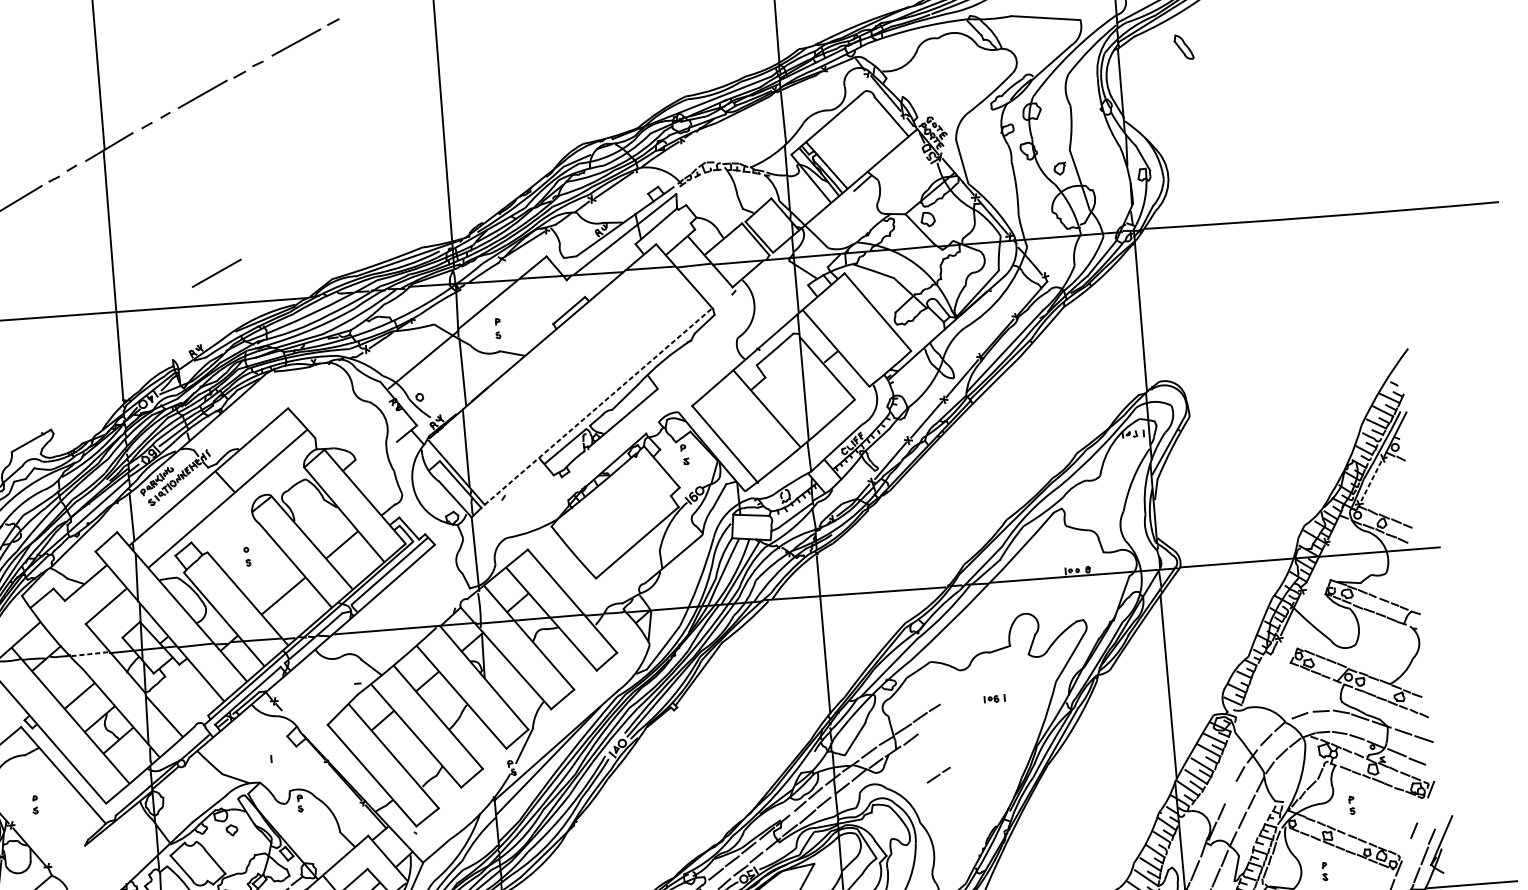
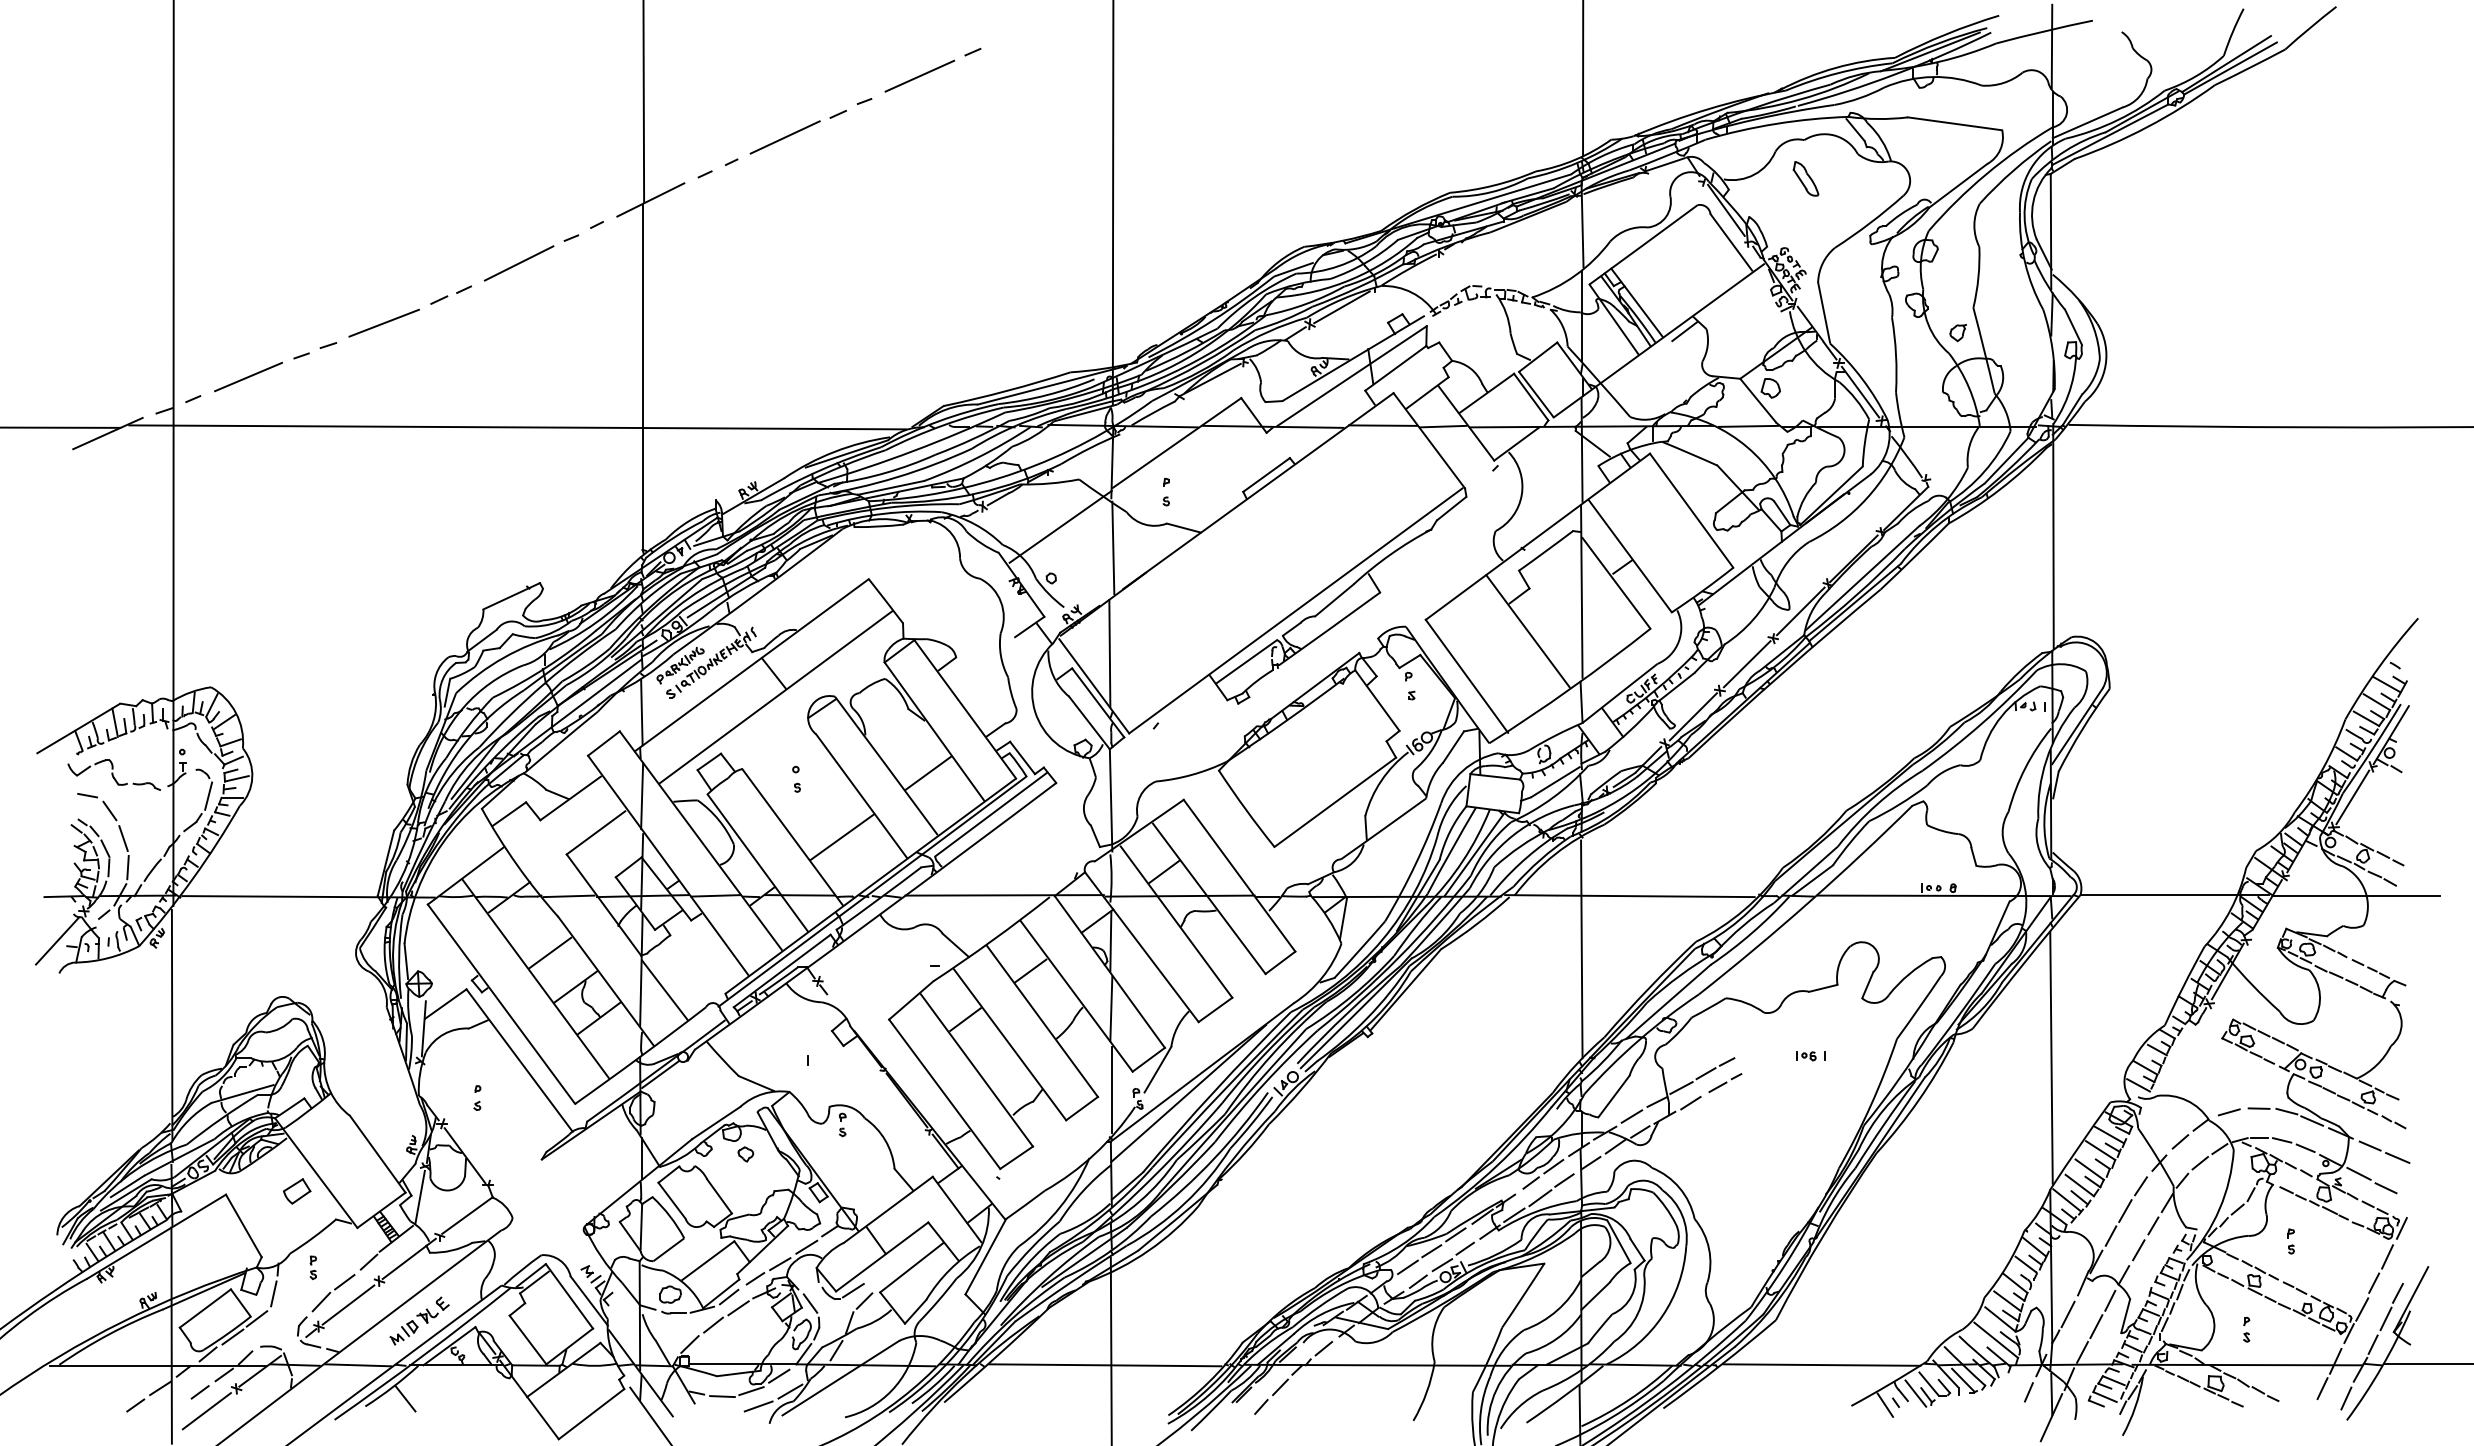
part: (1183, 46) -> (1805, 178), moved
line: (216, 273) -> (784, 385), removed
line: (597, 406) -> (1295, 610), dashed -> solid
line: (1370, 481) -> (2352, 797), dashed -> solid
line: (89, 654) -> (568, 896), dashed -> solid
line: (487, 704) -> (1111, 1008), added
line: (492, 762) -> (1112, 1089), added
line: (938, 775) -> (1725, 1083), moved
line: (1230, 792) -> (2125, 1210), added
line: (1422, 810) -> (2387, 1256), added
line: (1407, 850) -> (2362, 1309), added

